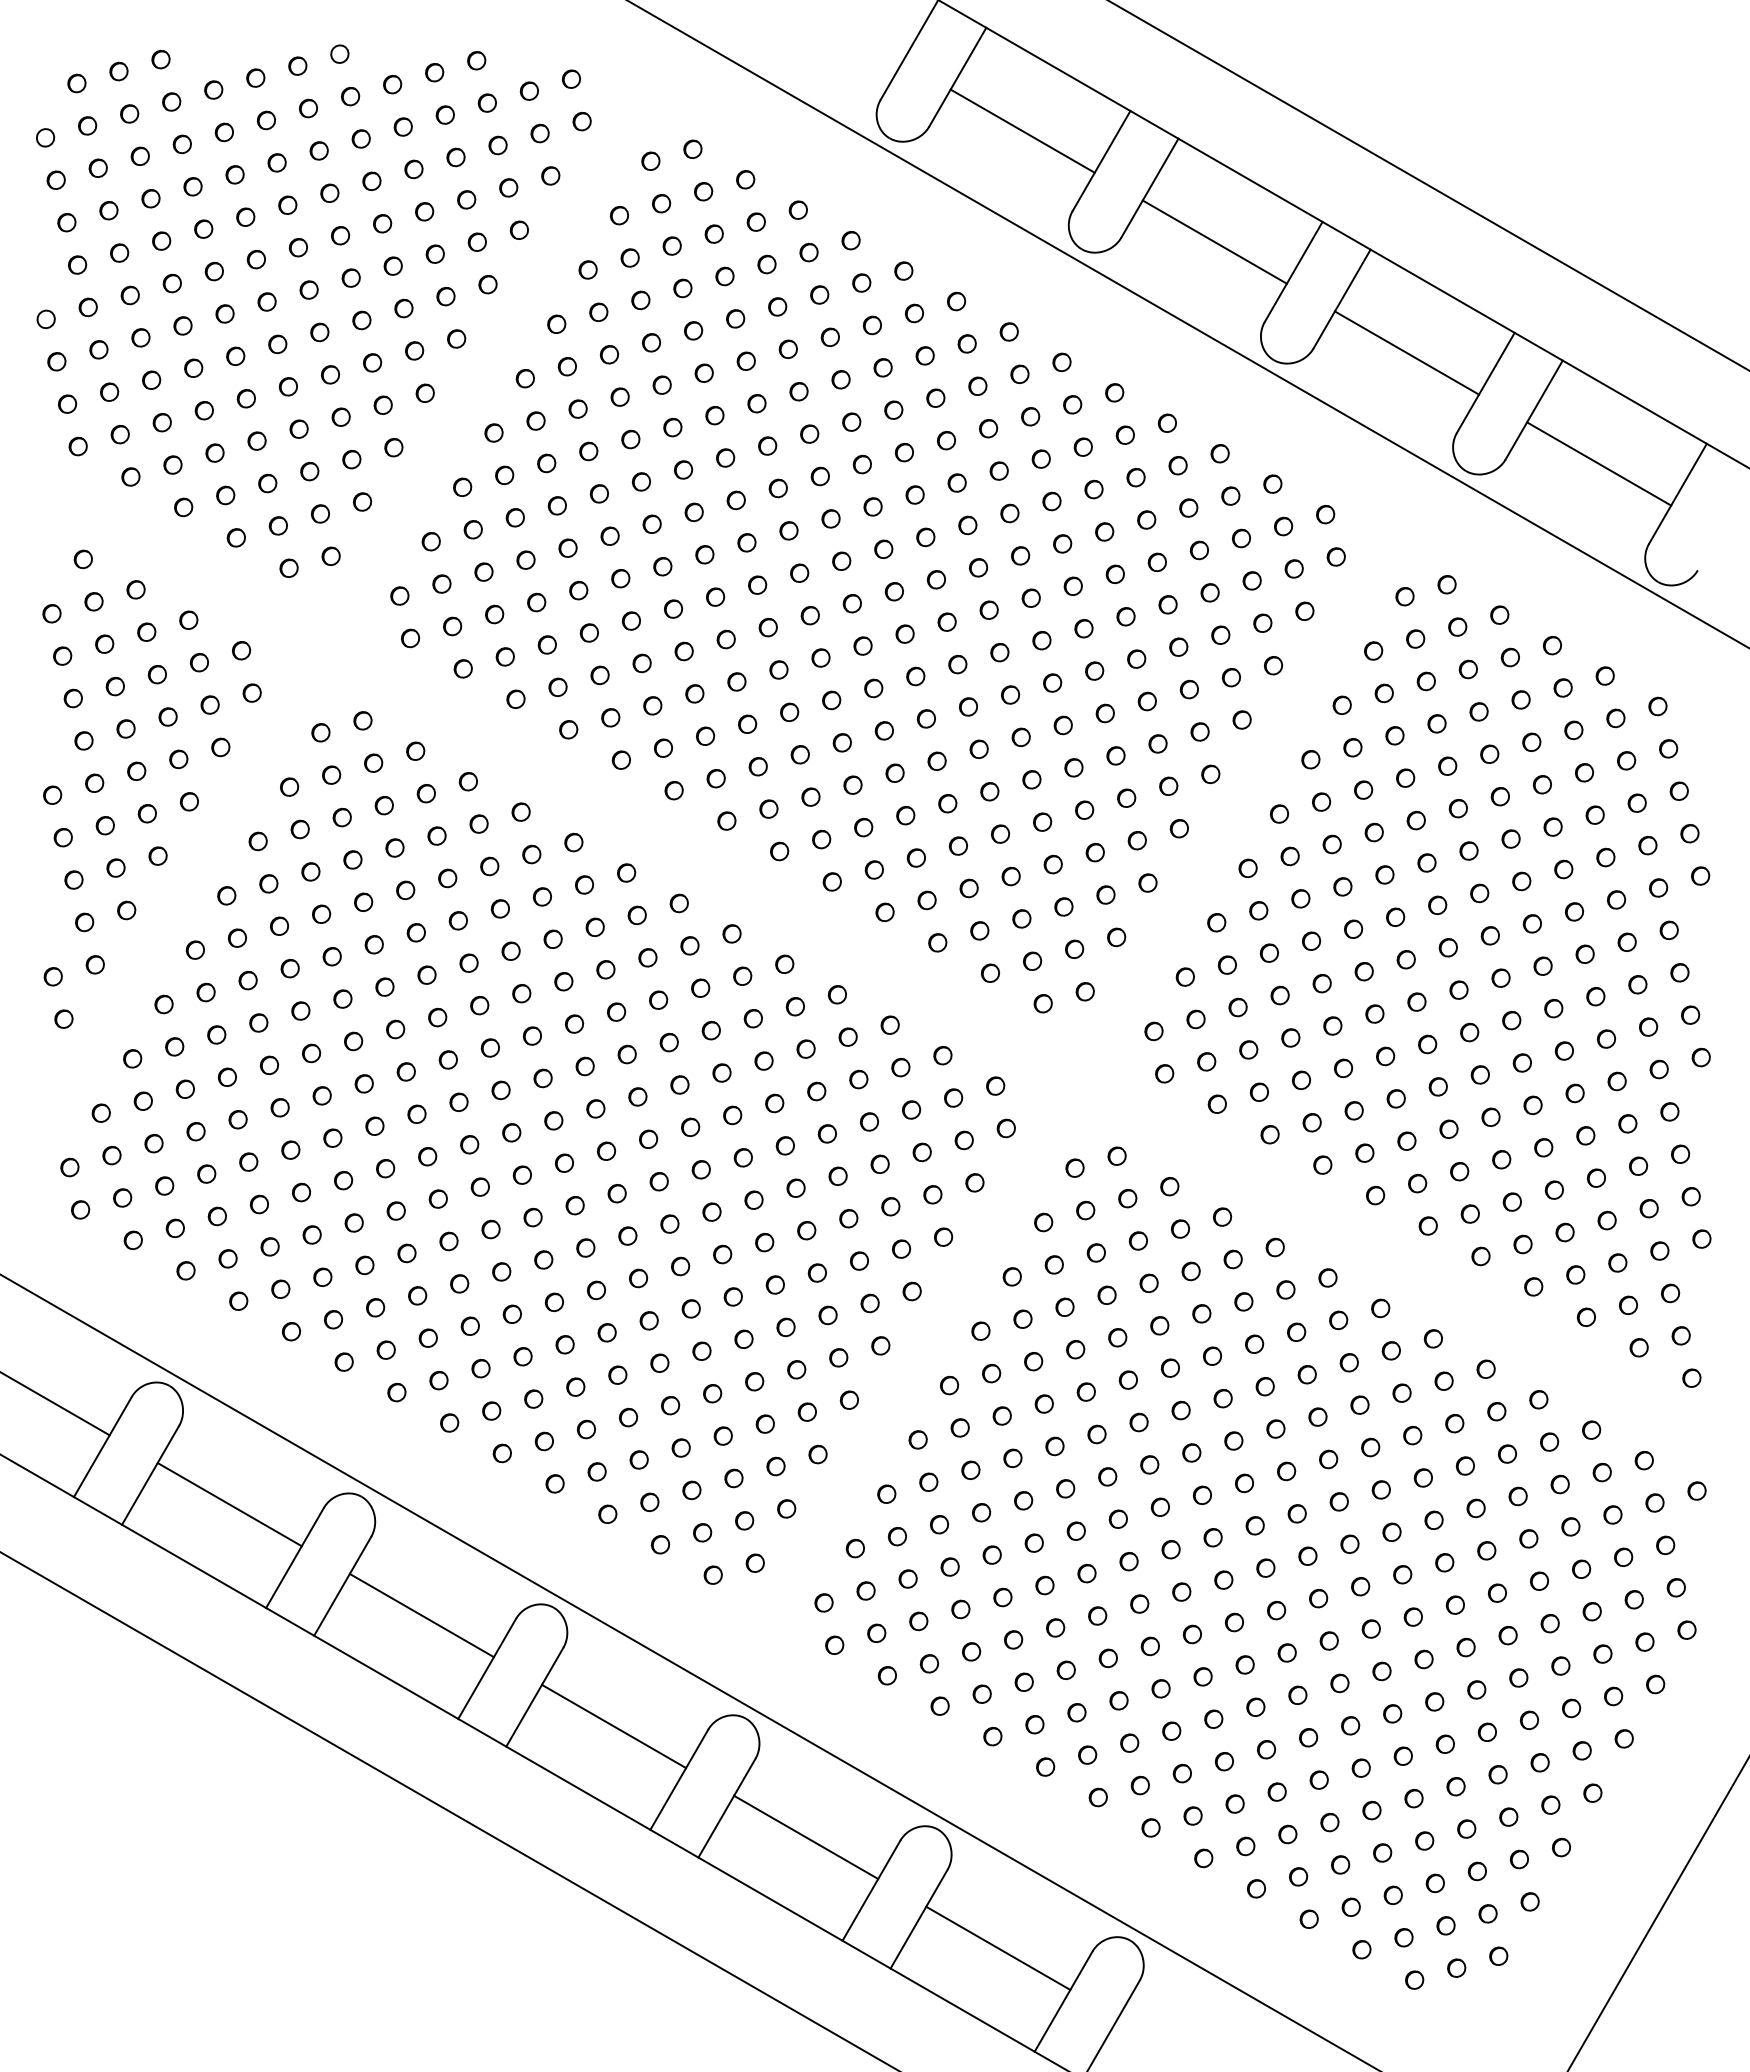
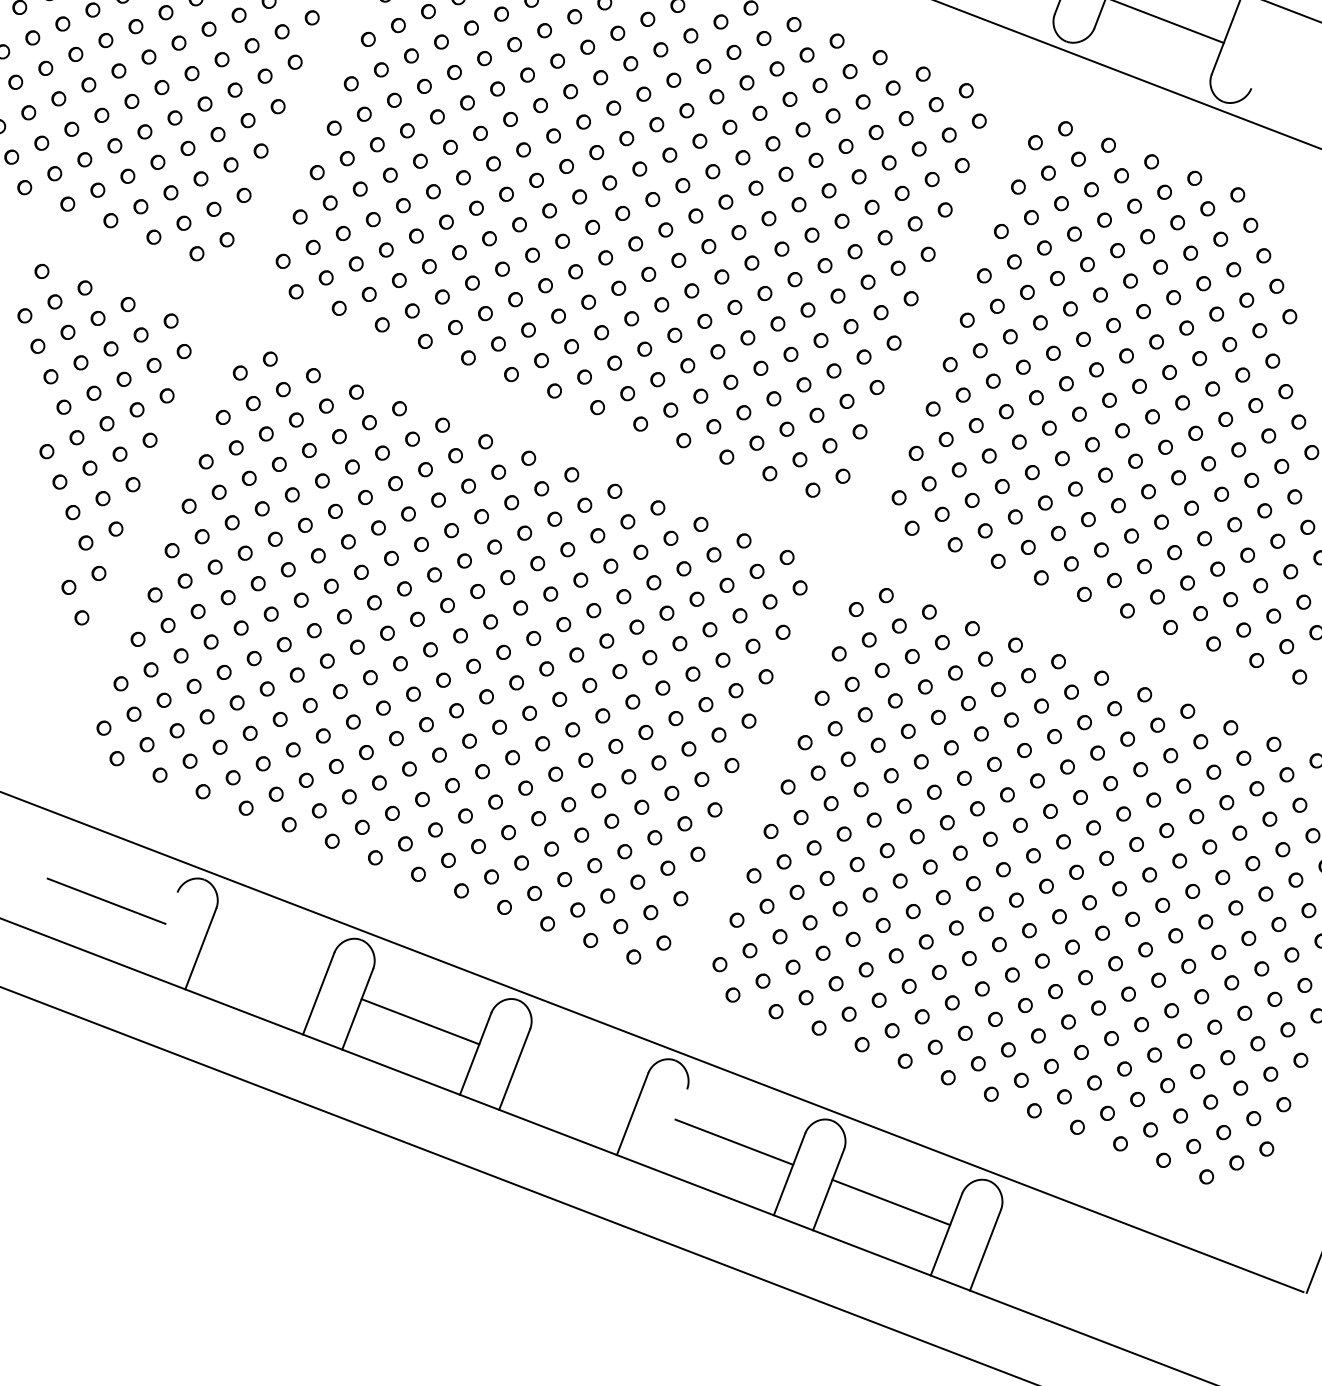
line: (102, 1447) -> (161, 933), removed
line: (229, 1504) -> (263, 961), removed
line: (613, 1726) -> (577, 1082), removed
line: (726, 1807) -> (671, 1129), removed

